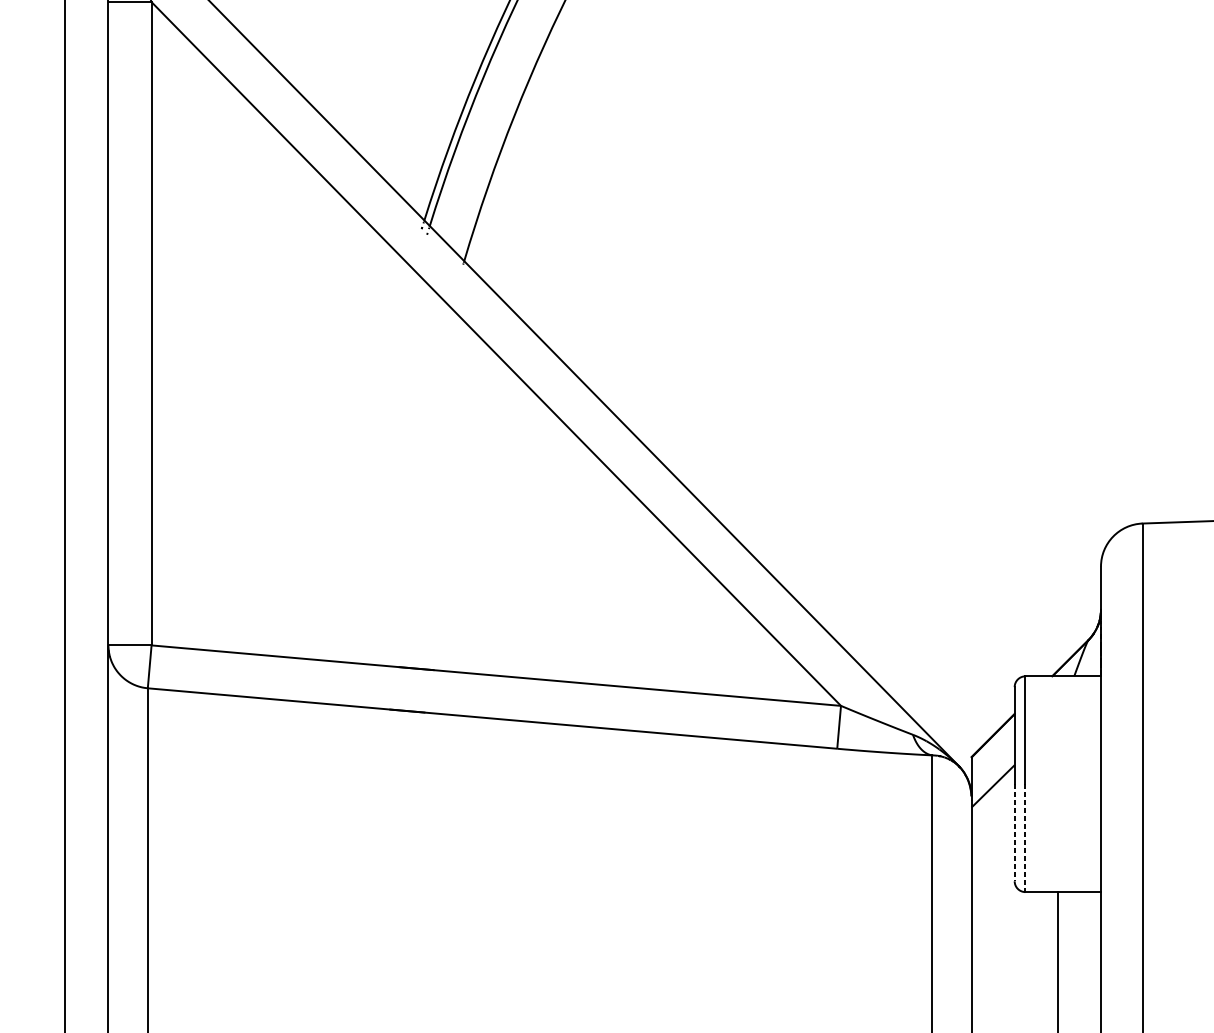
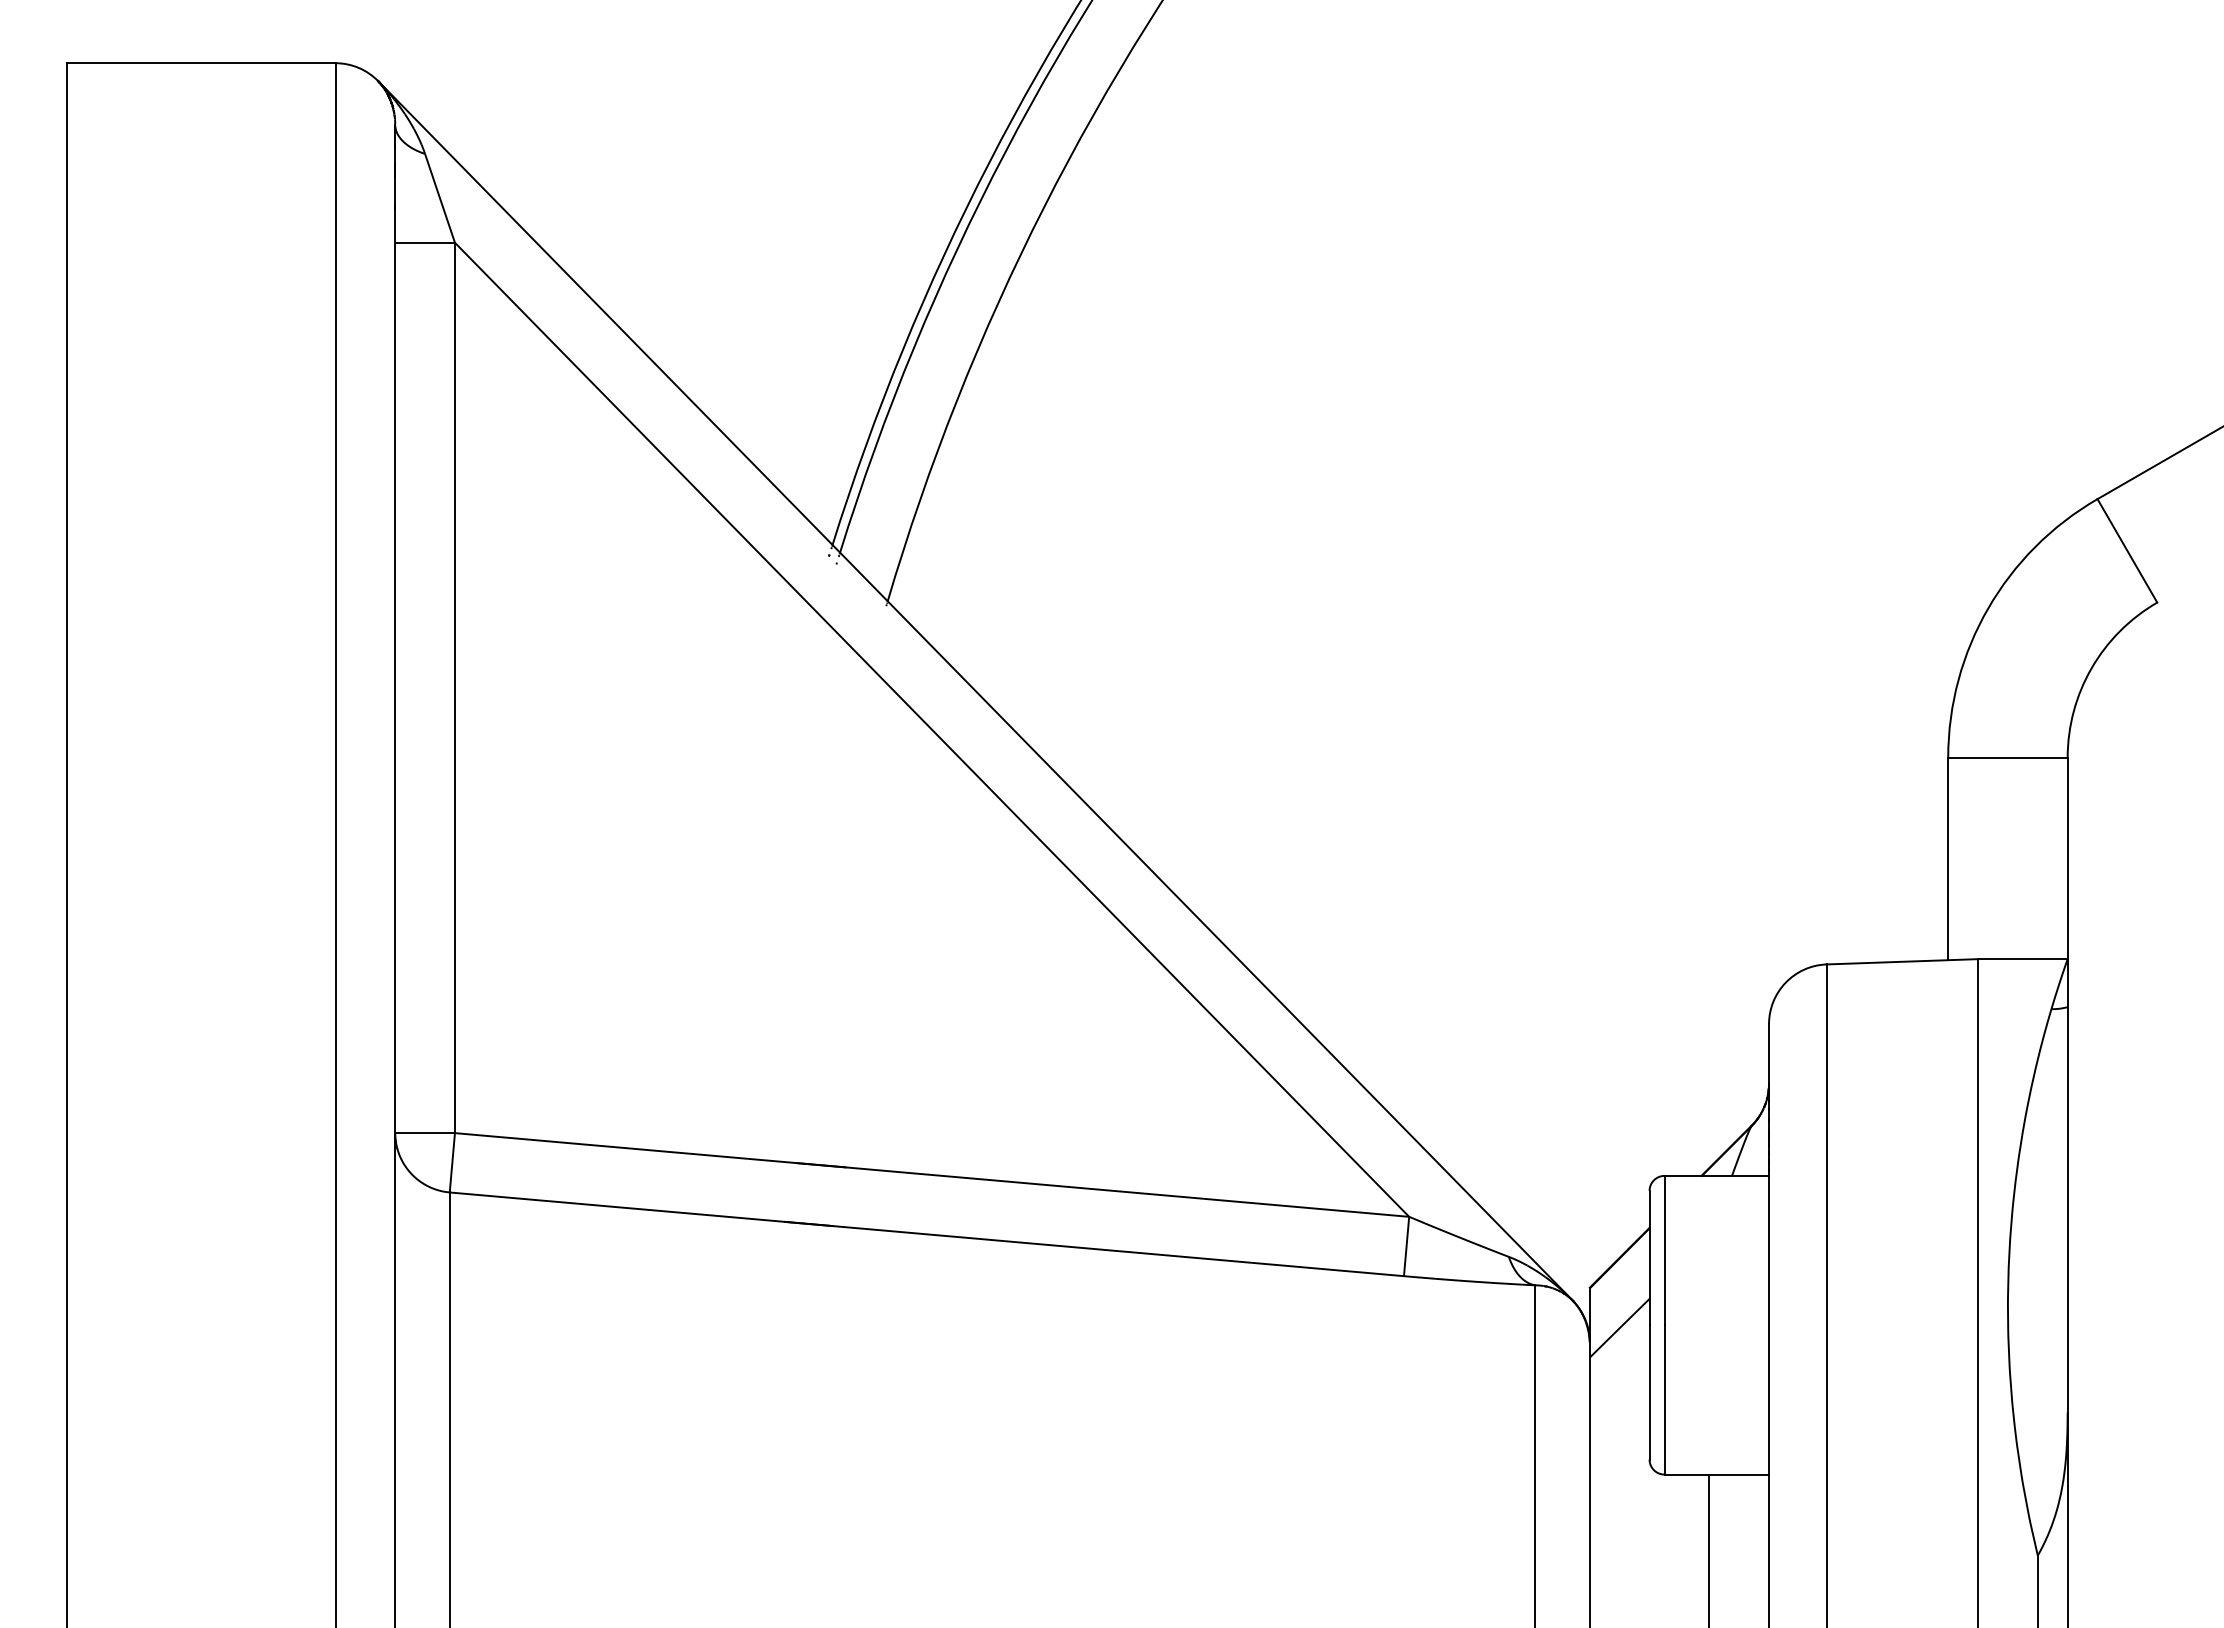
line: (1014, 832) -> (1649, 1392), dashed -> solid
line: (1025, 837) -> (1664, 1399), dashed -> solid

